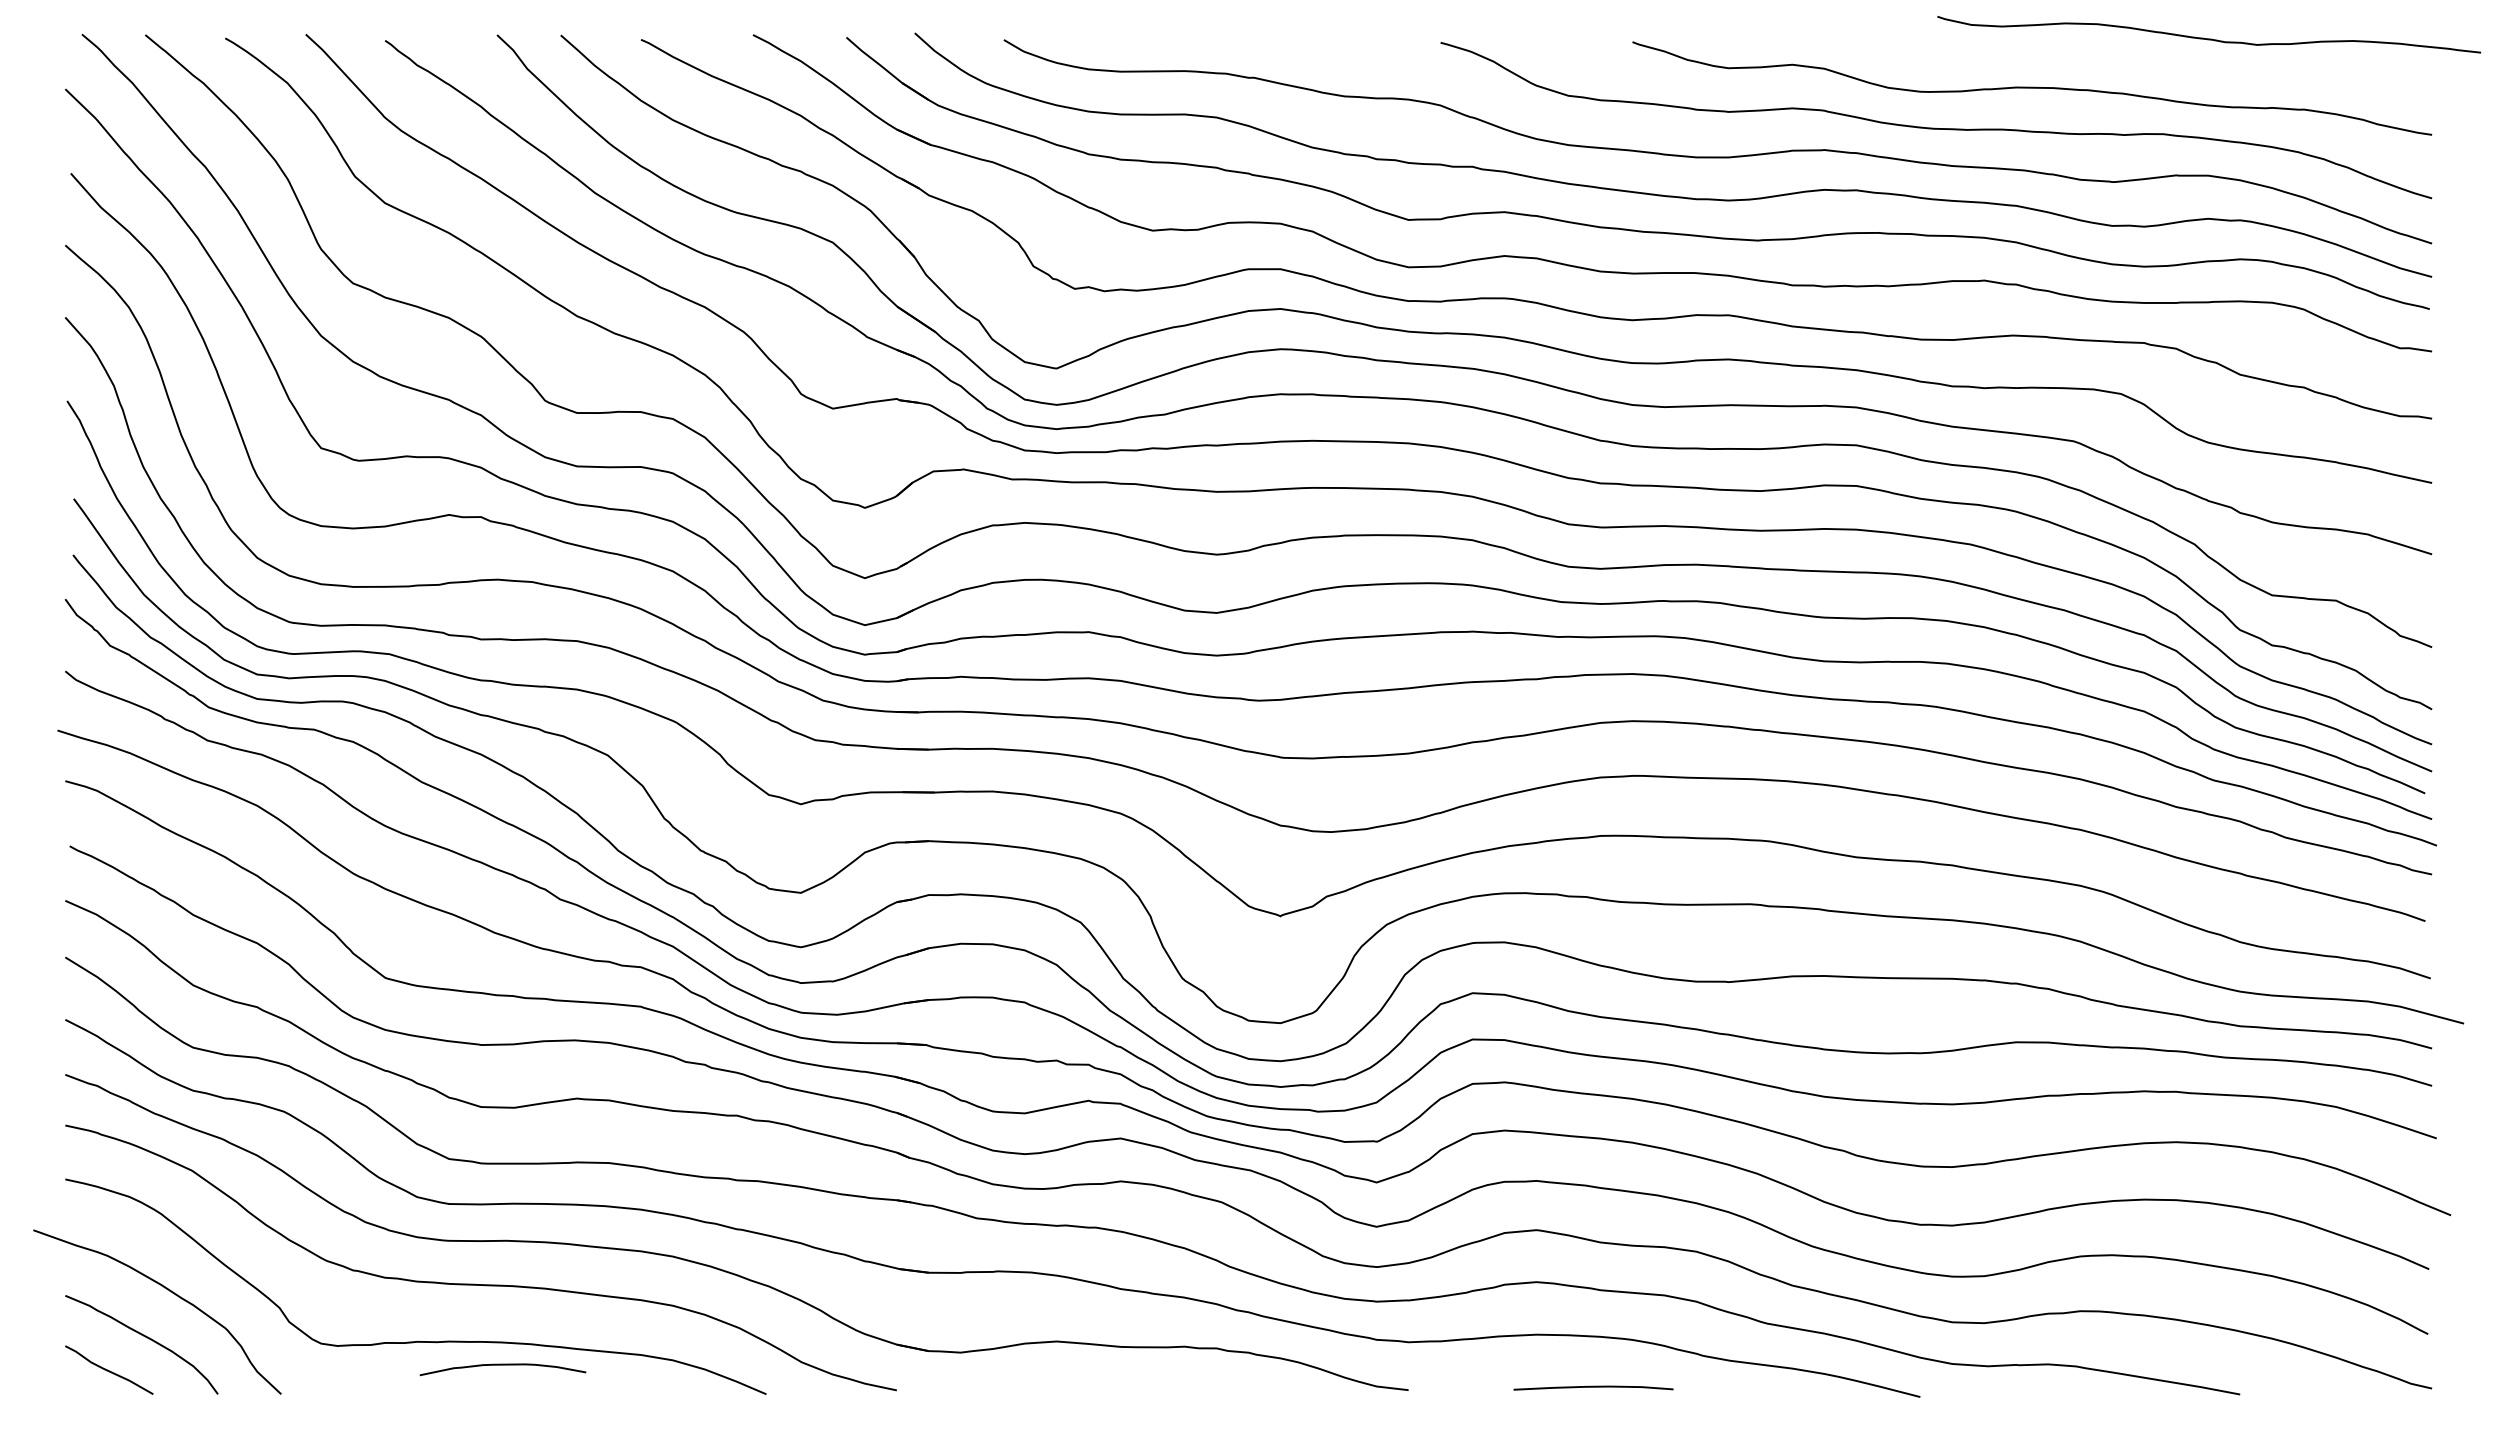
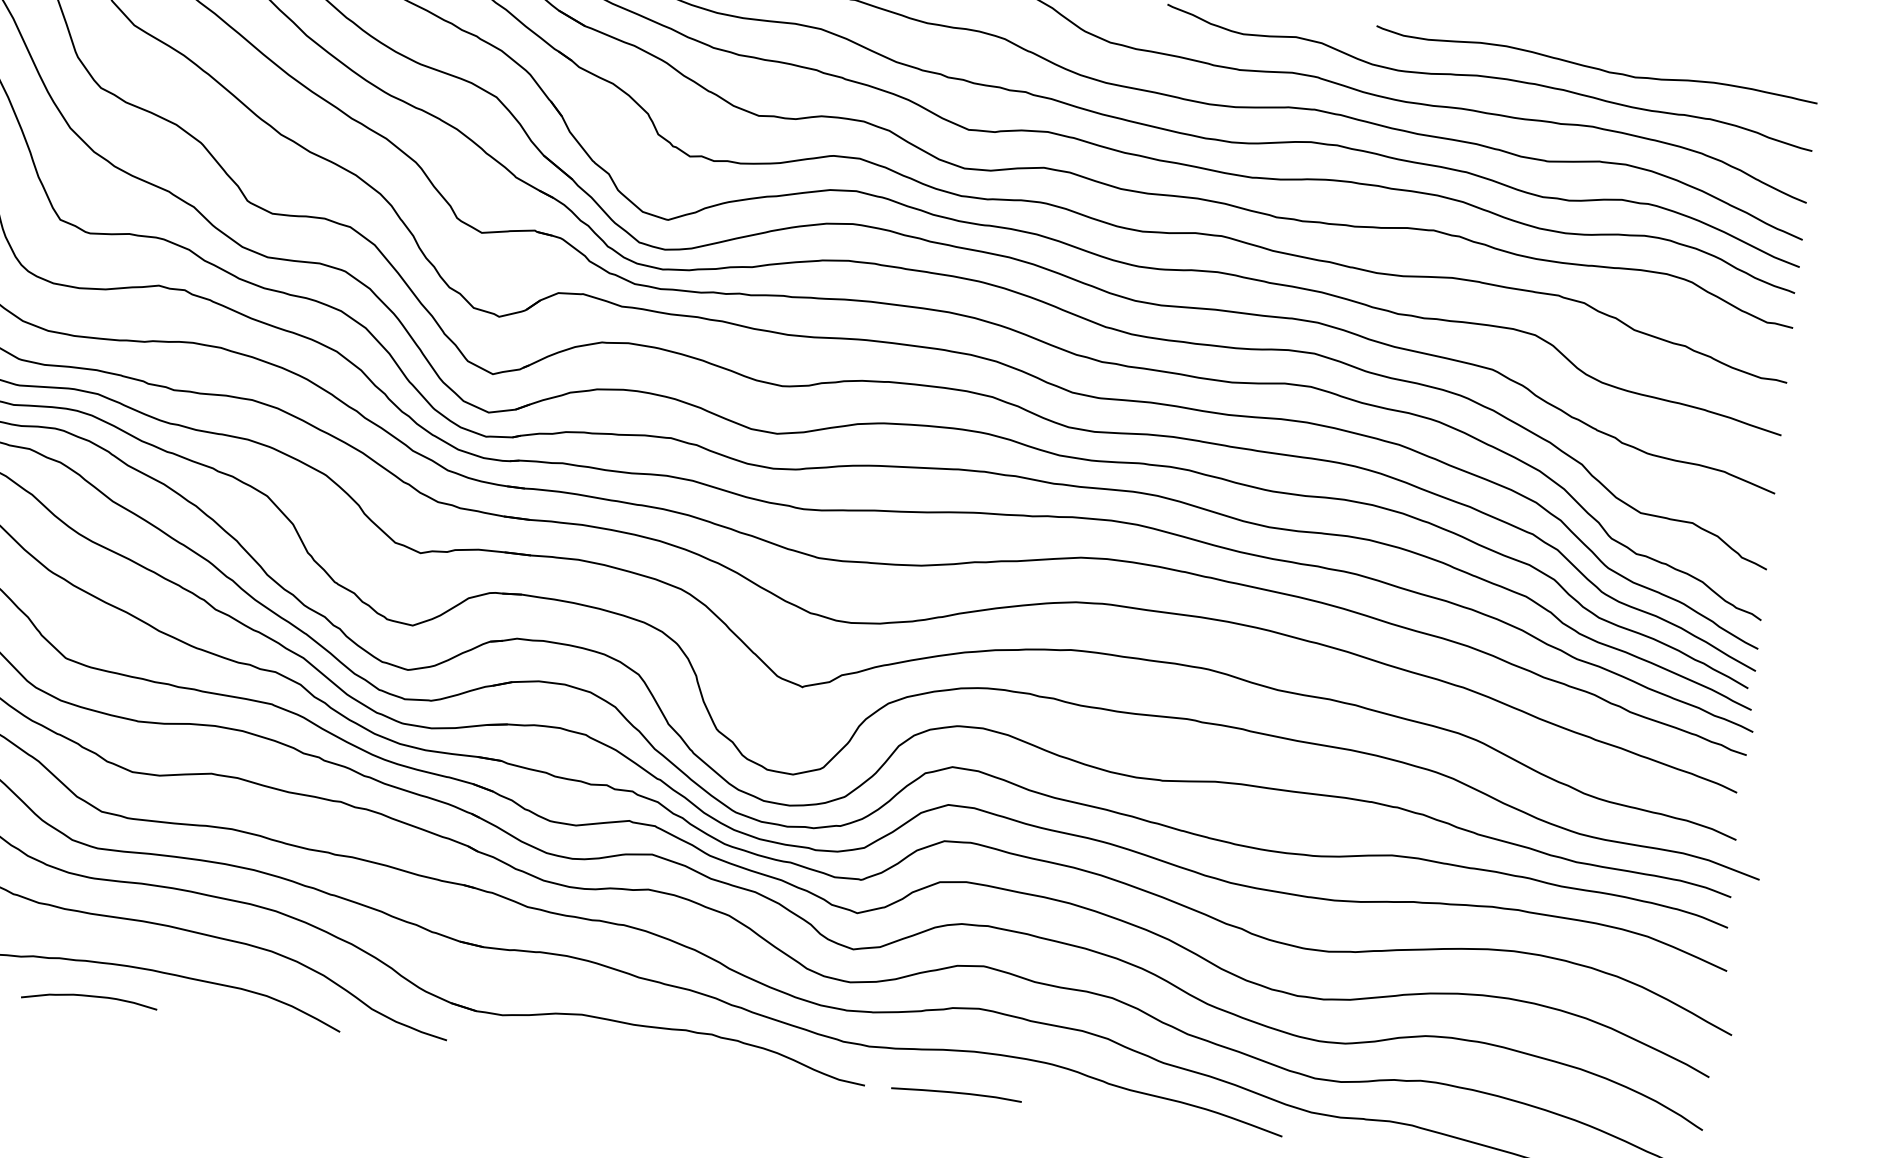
curve: (2209, 38) -> (1596, 67), moved
curve: (502, 1365) -> (89, 996), moved
curve: (1593, 1387) -> (956, 1093), moved

